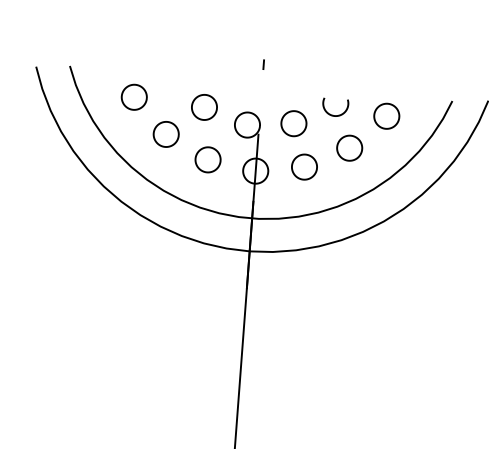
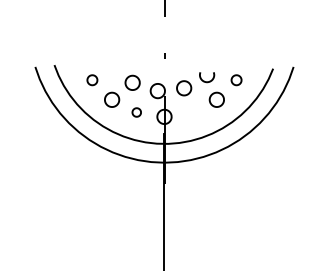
part: (134, 97) -> (92, 80), size x0.7
part: (386, 116) -> (236, 80), size x0.7
part: (207, 159) -> (136, 112), size x0.6
part: (305, 167) -> (192, 112), removed

